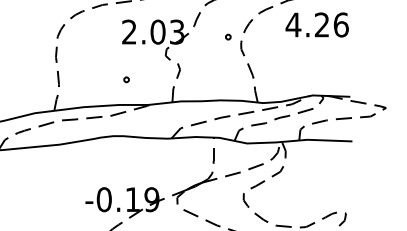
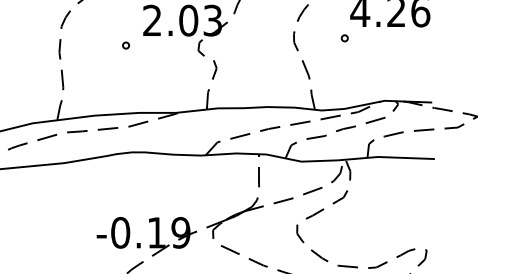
part: (228, 36) -> (345, 37), moved
part: (126, 79) -> (125, 45), moved

